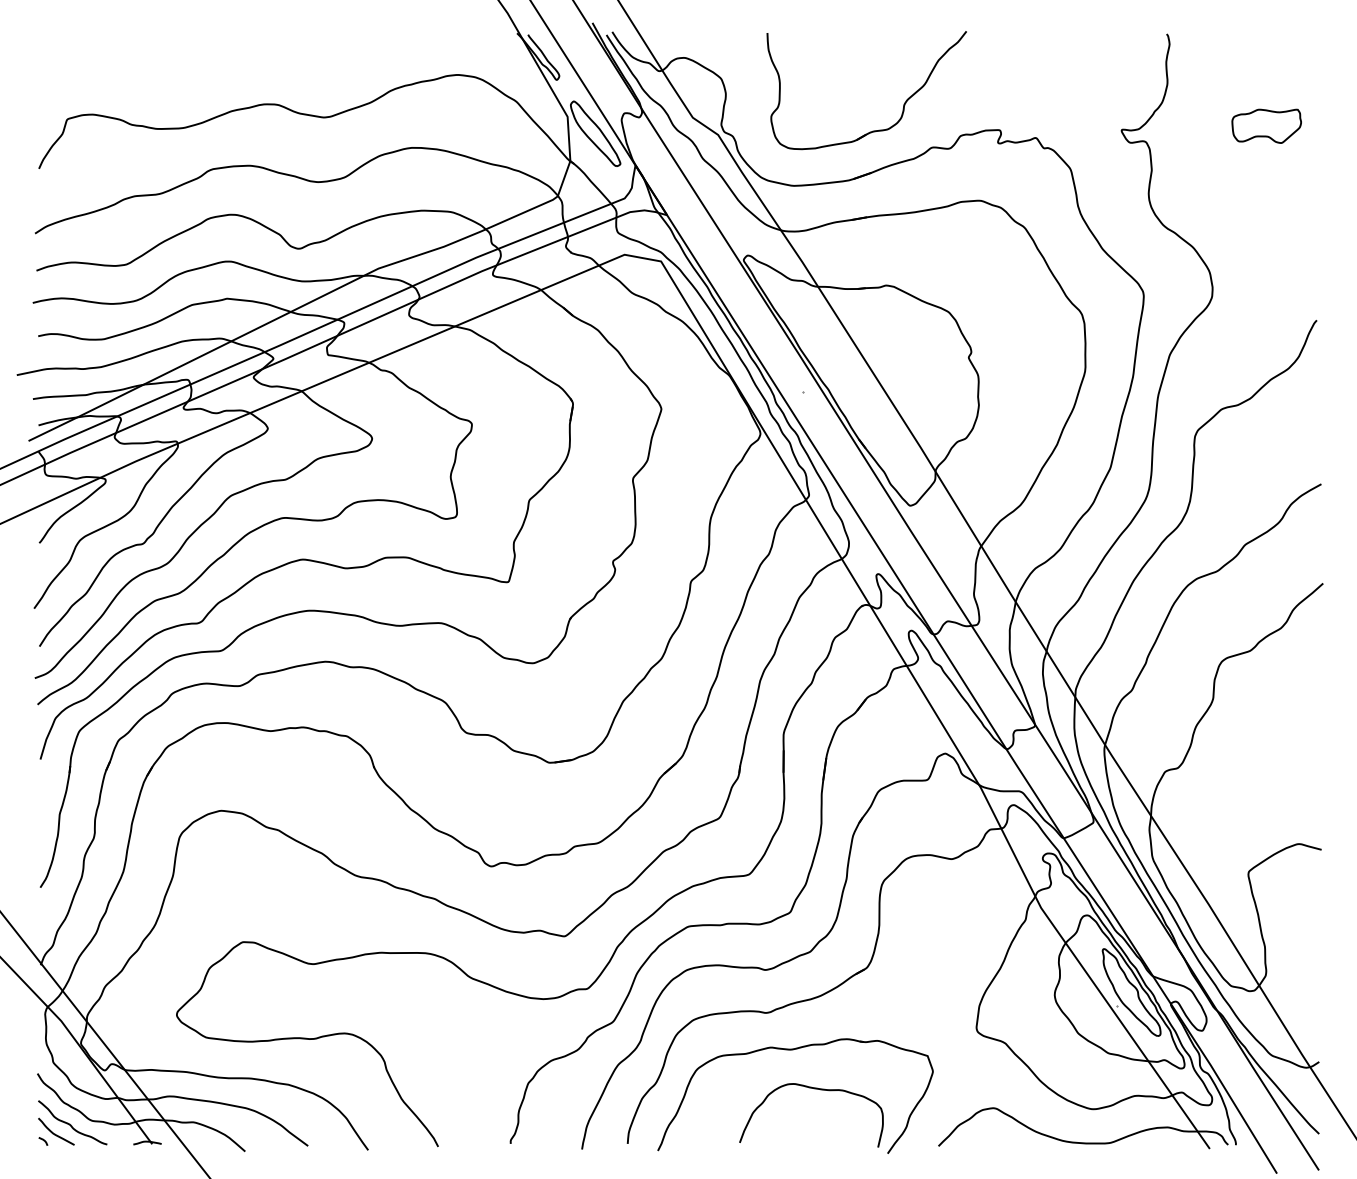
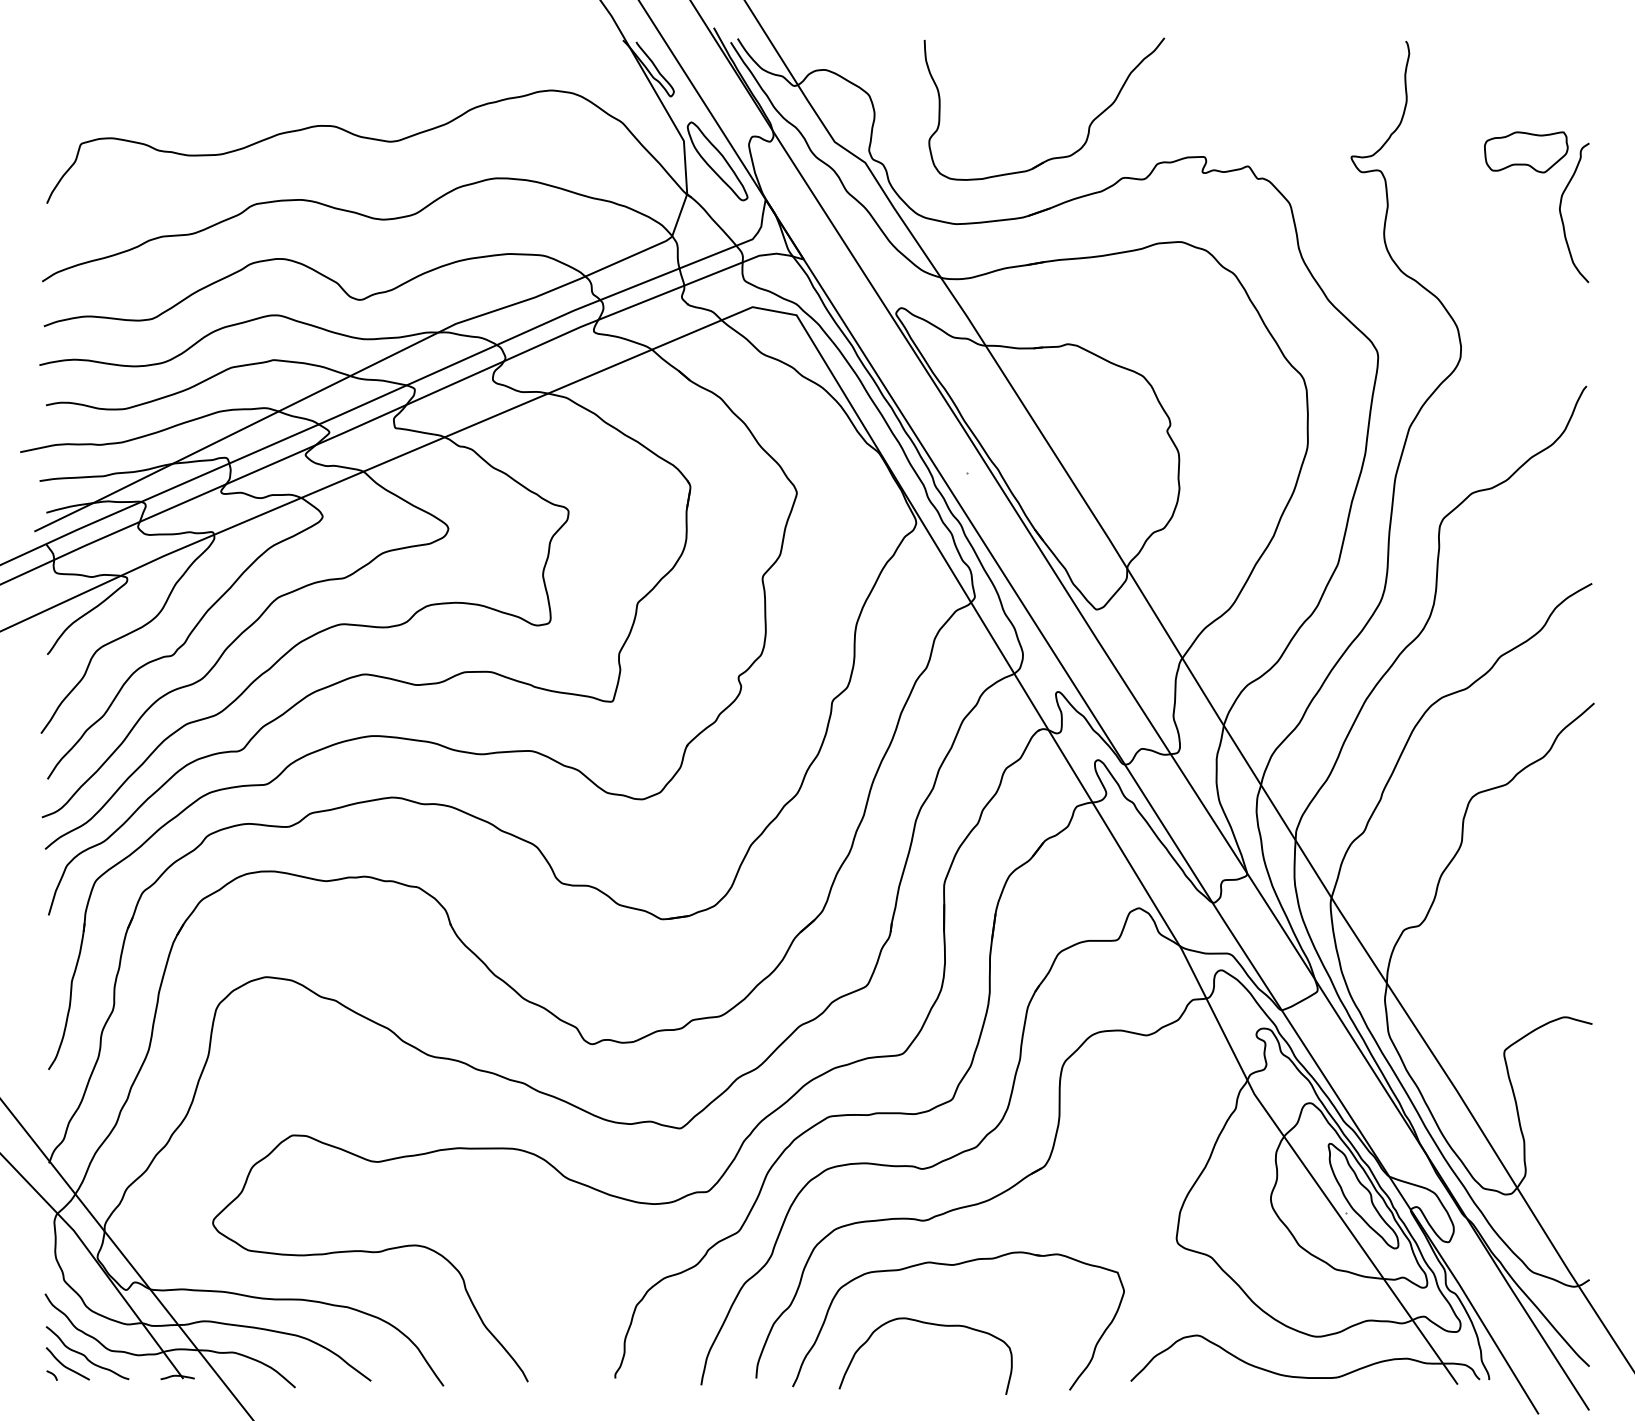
curve: (1296, 179) -> (1562, 216), added
curve: (817, 1089) -> (933, 1325), moved

